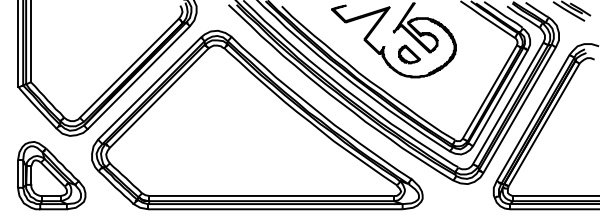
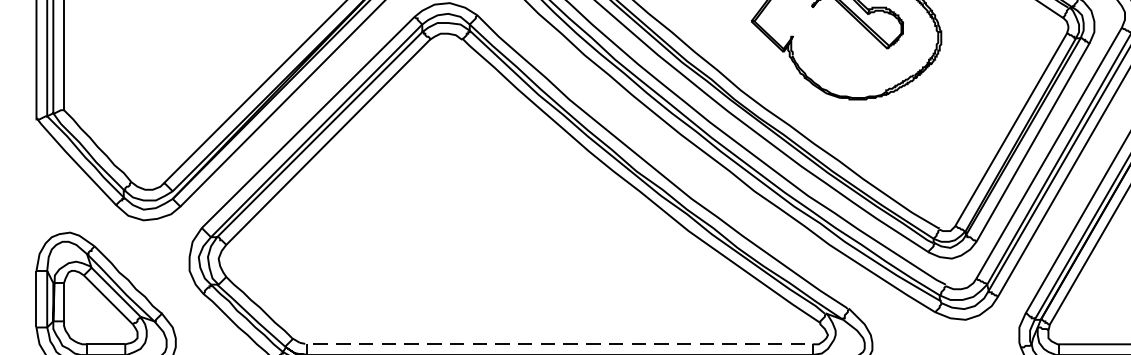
part: (409, 54) -> (845, 52), removed
line: (265, 195) -> (547, 343), solid -> dashed

